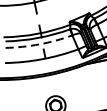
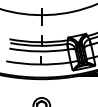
arc: (39, 44) -> (38, 51), dashed -> solid

